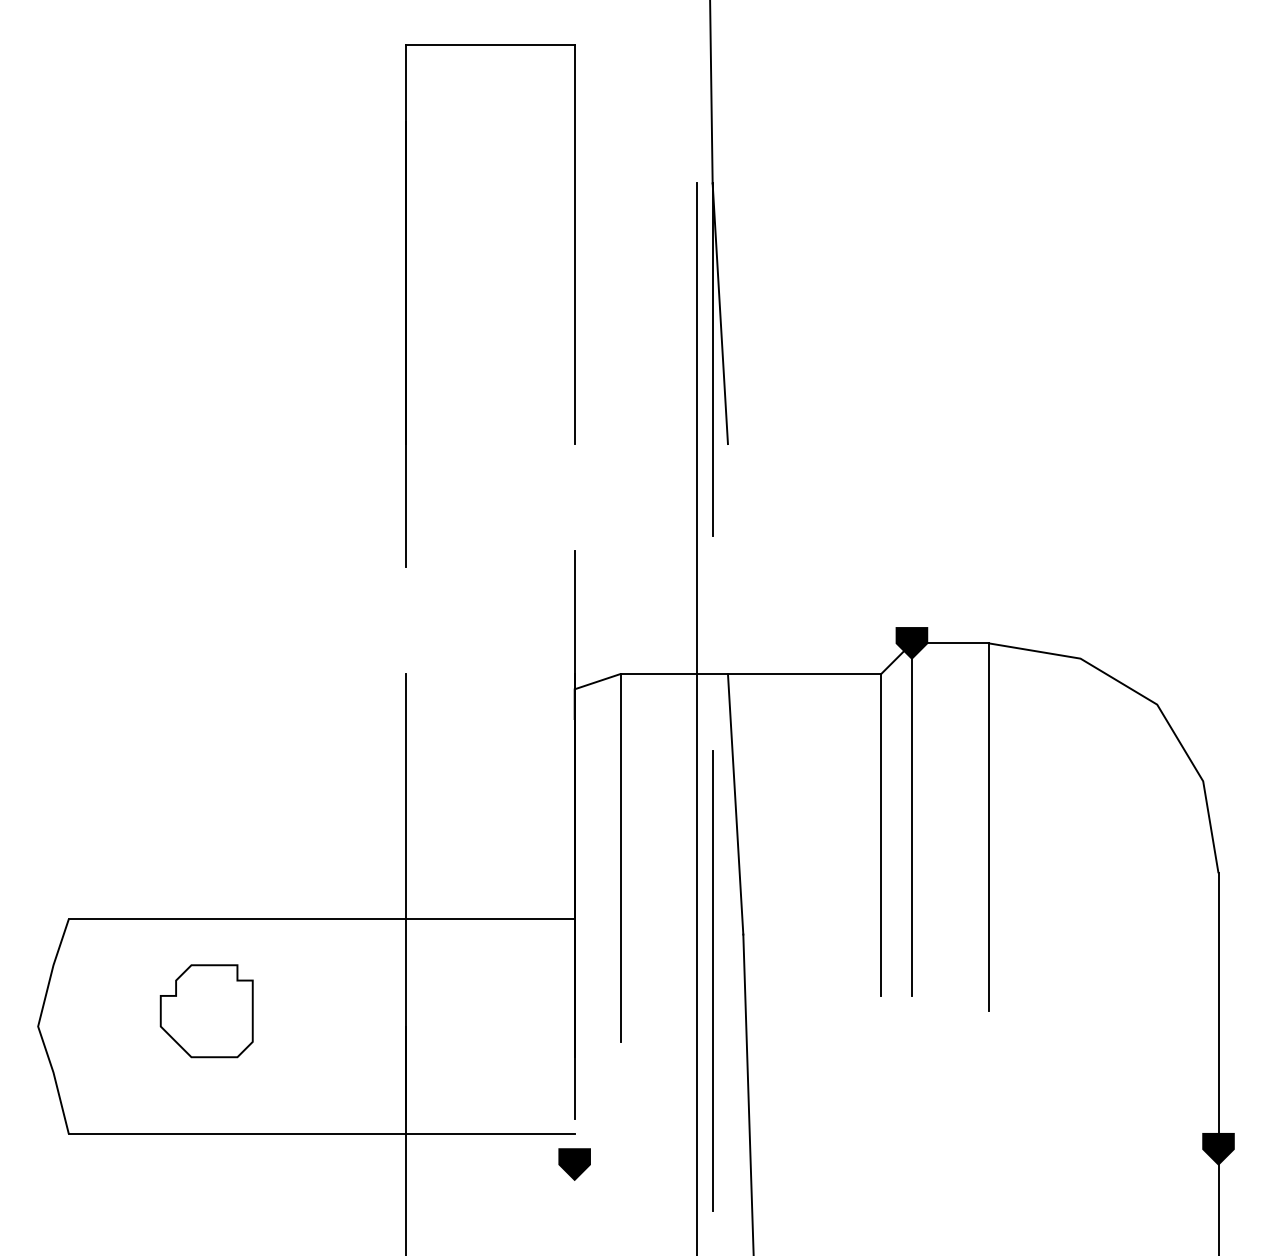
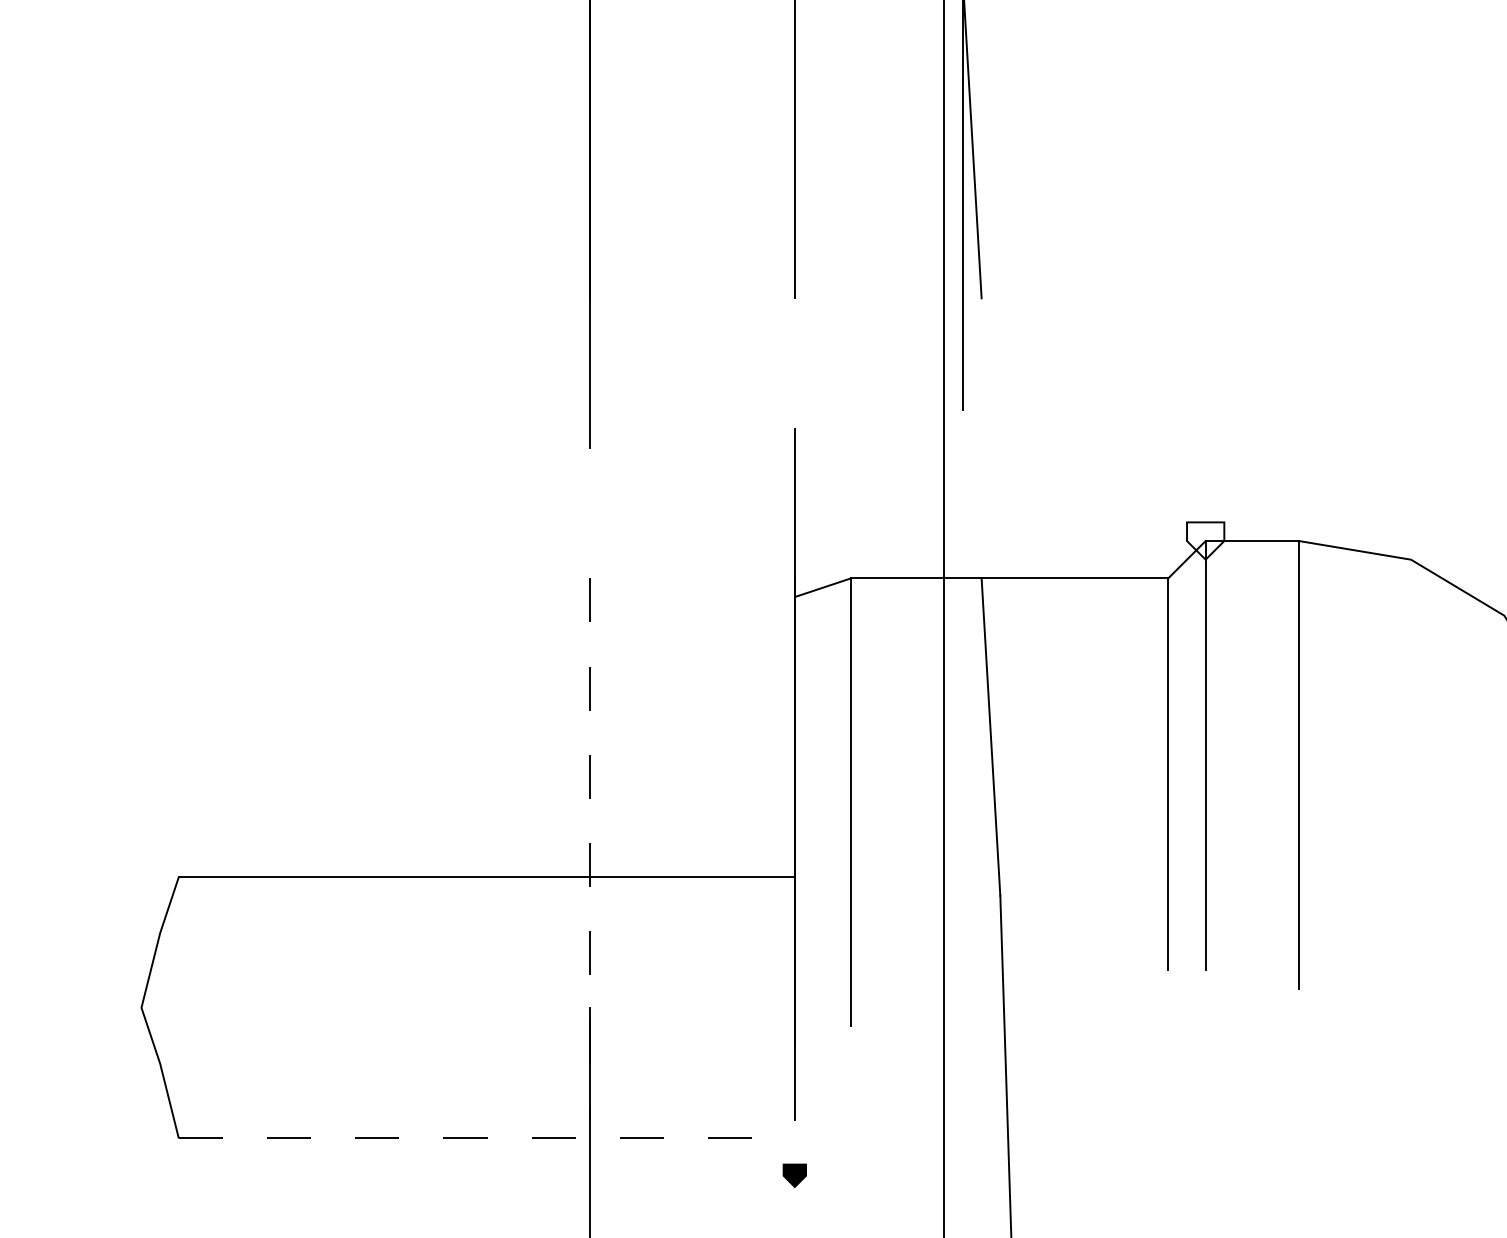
fill: (911, 643) -> (1205, 541), removed
line: (406, 896) -> (590, 849), solid -> dashed
line: (712, 980) -> (962, 951), removed
part: (206, 1011) -> (346, 989), removed
line: (321, 1133) -> (486, 1138), solid -> dashed
part: (574, 1164) -> (794, 1175), size x0.6

